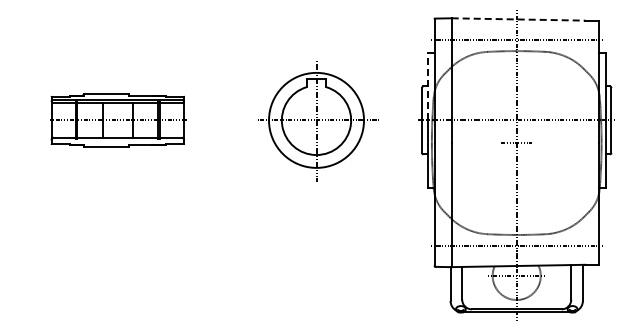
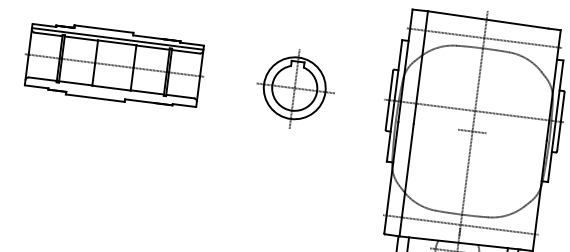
line: (518, 19) -> (488, 19), dashed -> solid
line: (427, 86) -> (398, 70), dashed -> solid
part: (117, 120) -> (113, 65), size x1.43
part: (319, 120) -> (296, 88), size x0.71

